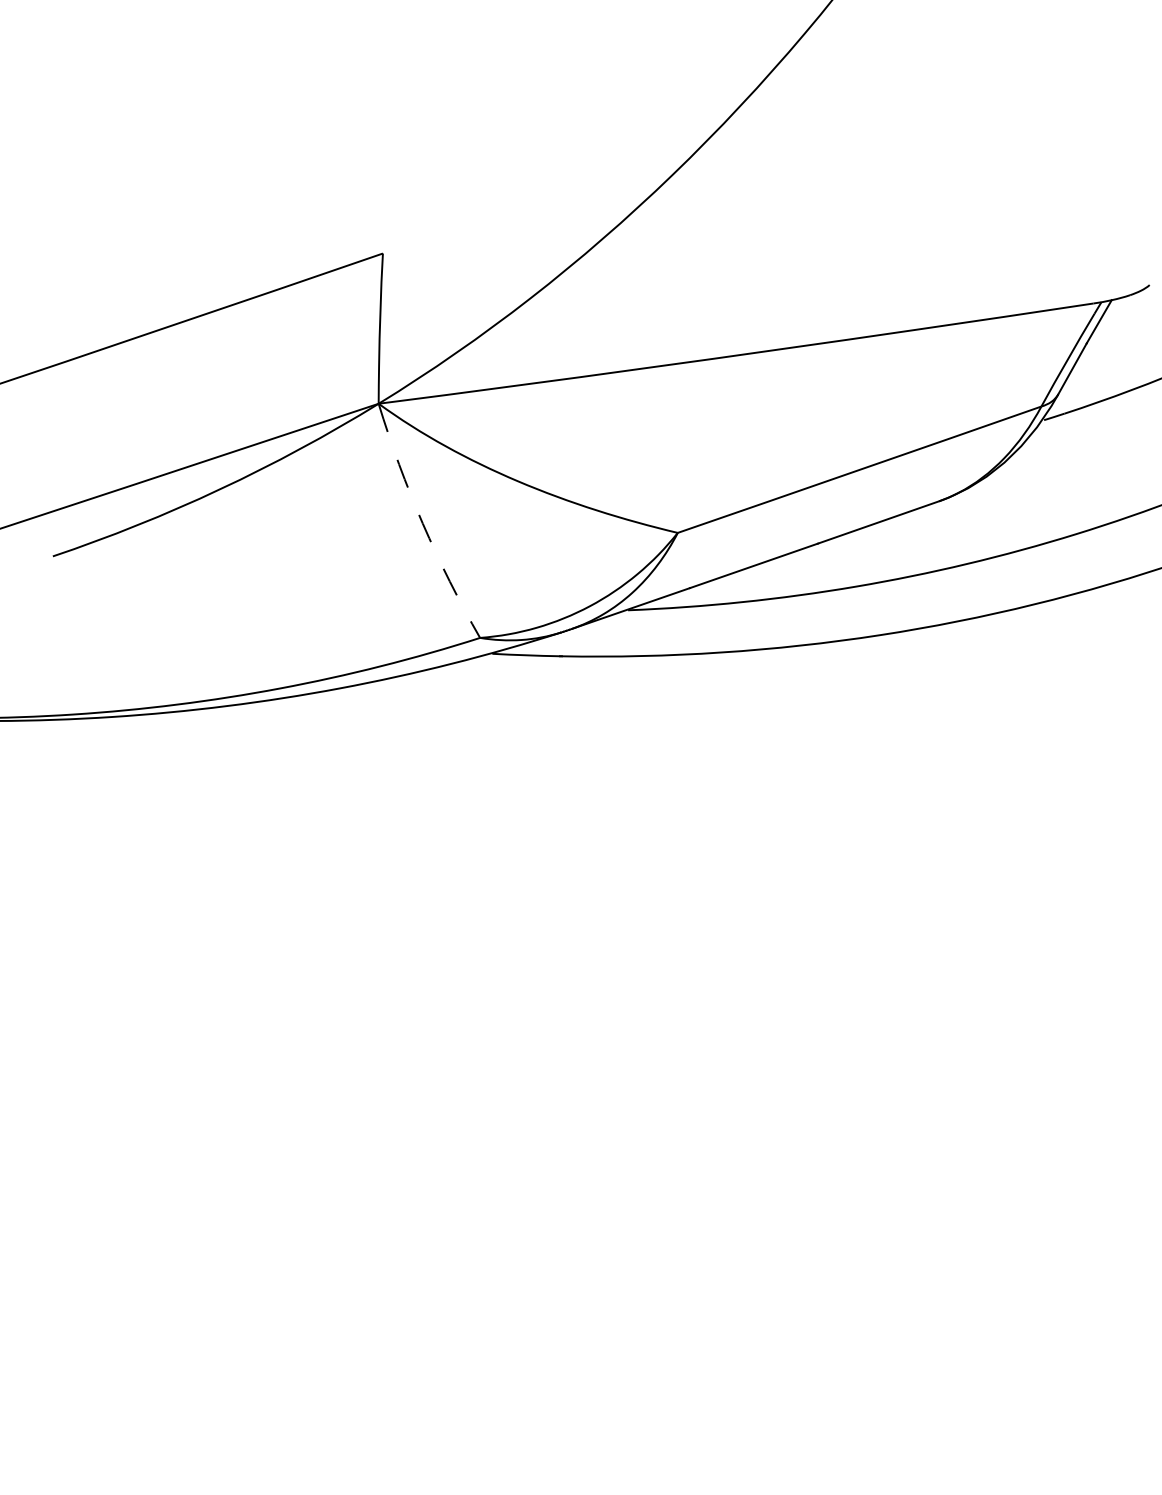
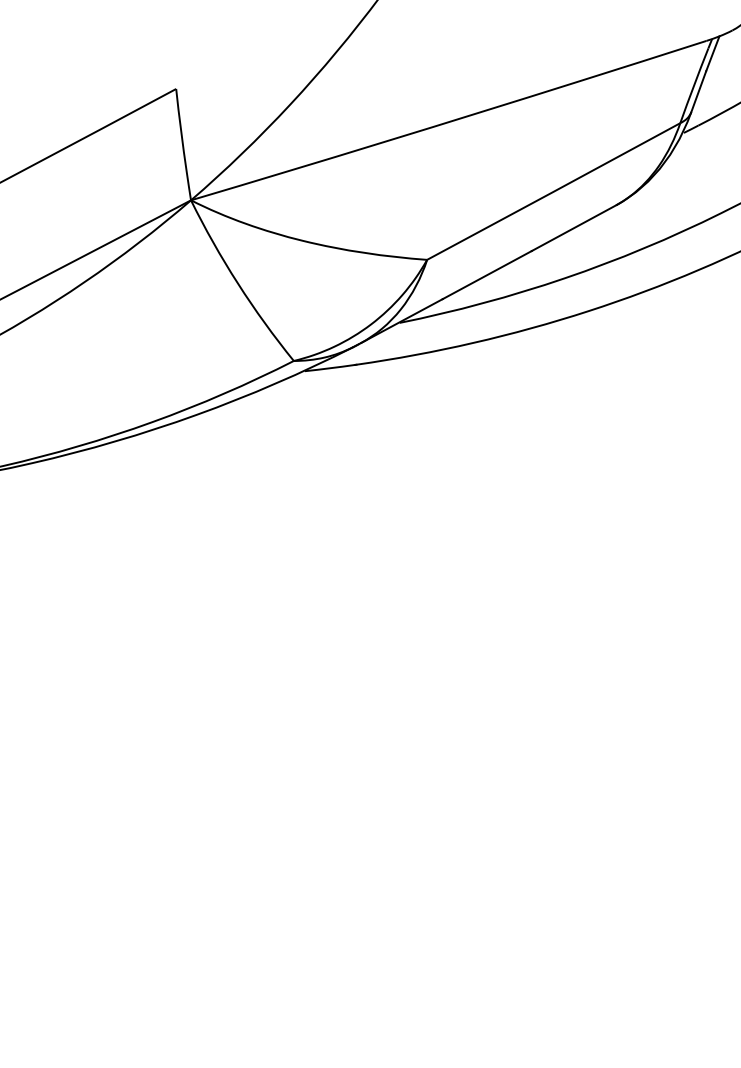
arc: (422, 523) -> (237, 283), dashed -> solid

